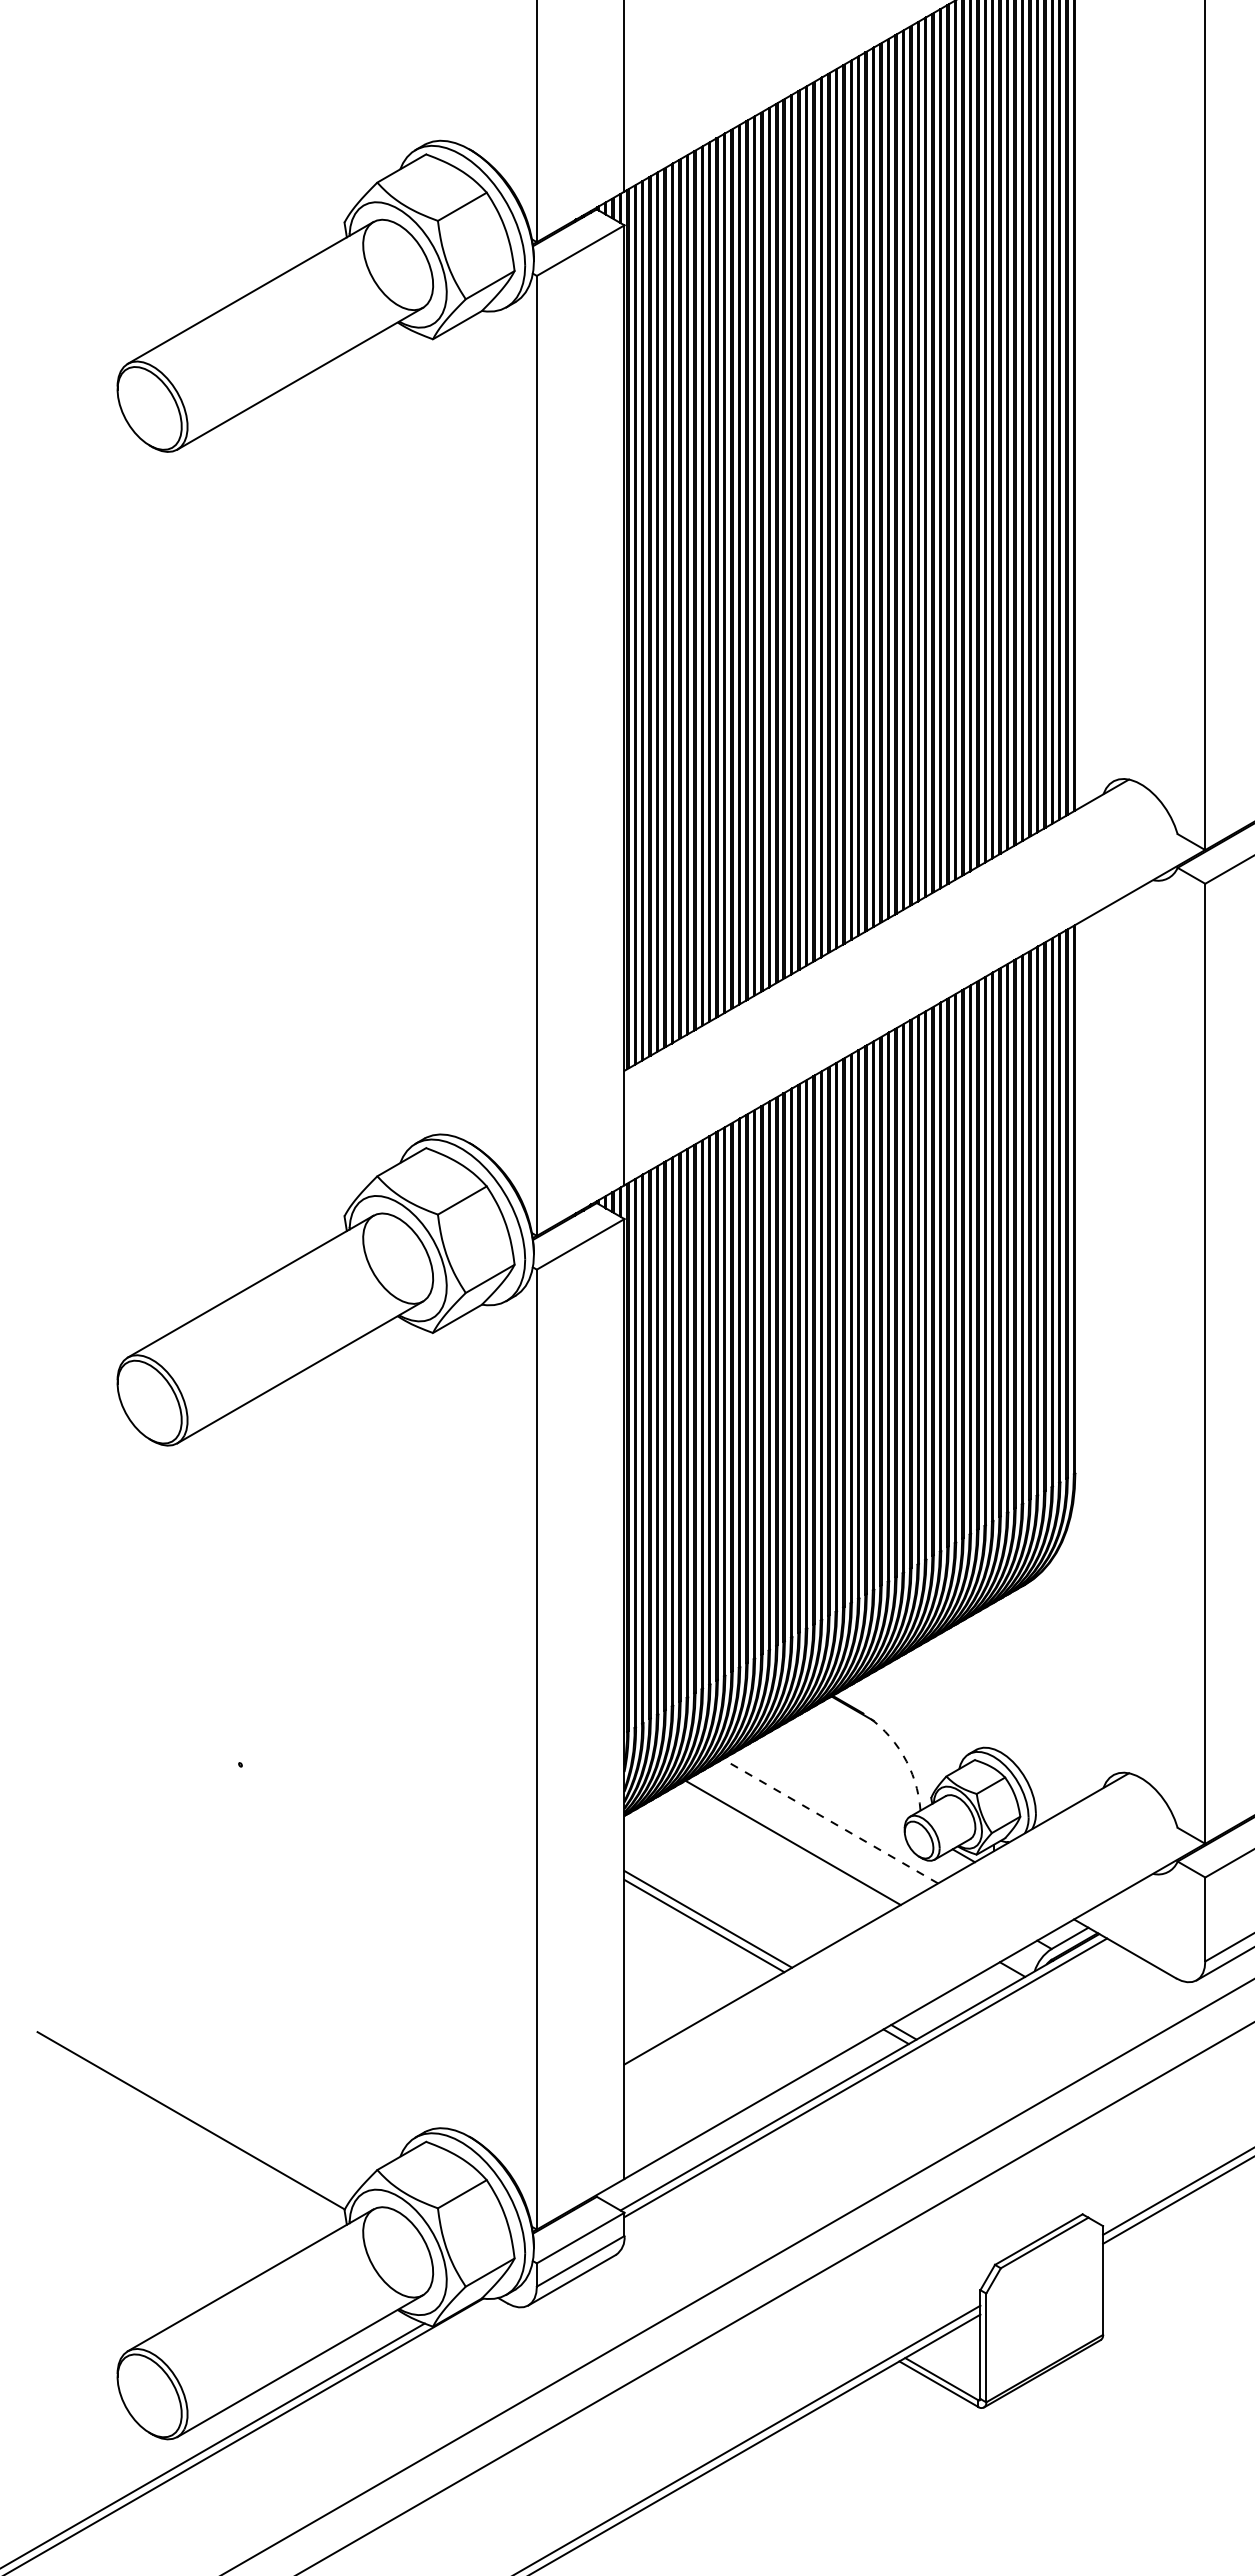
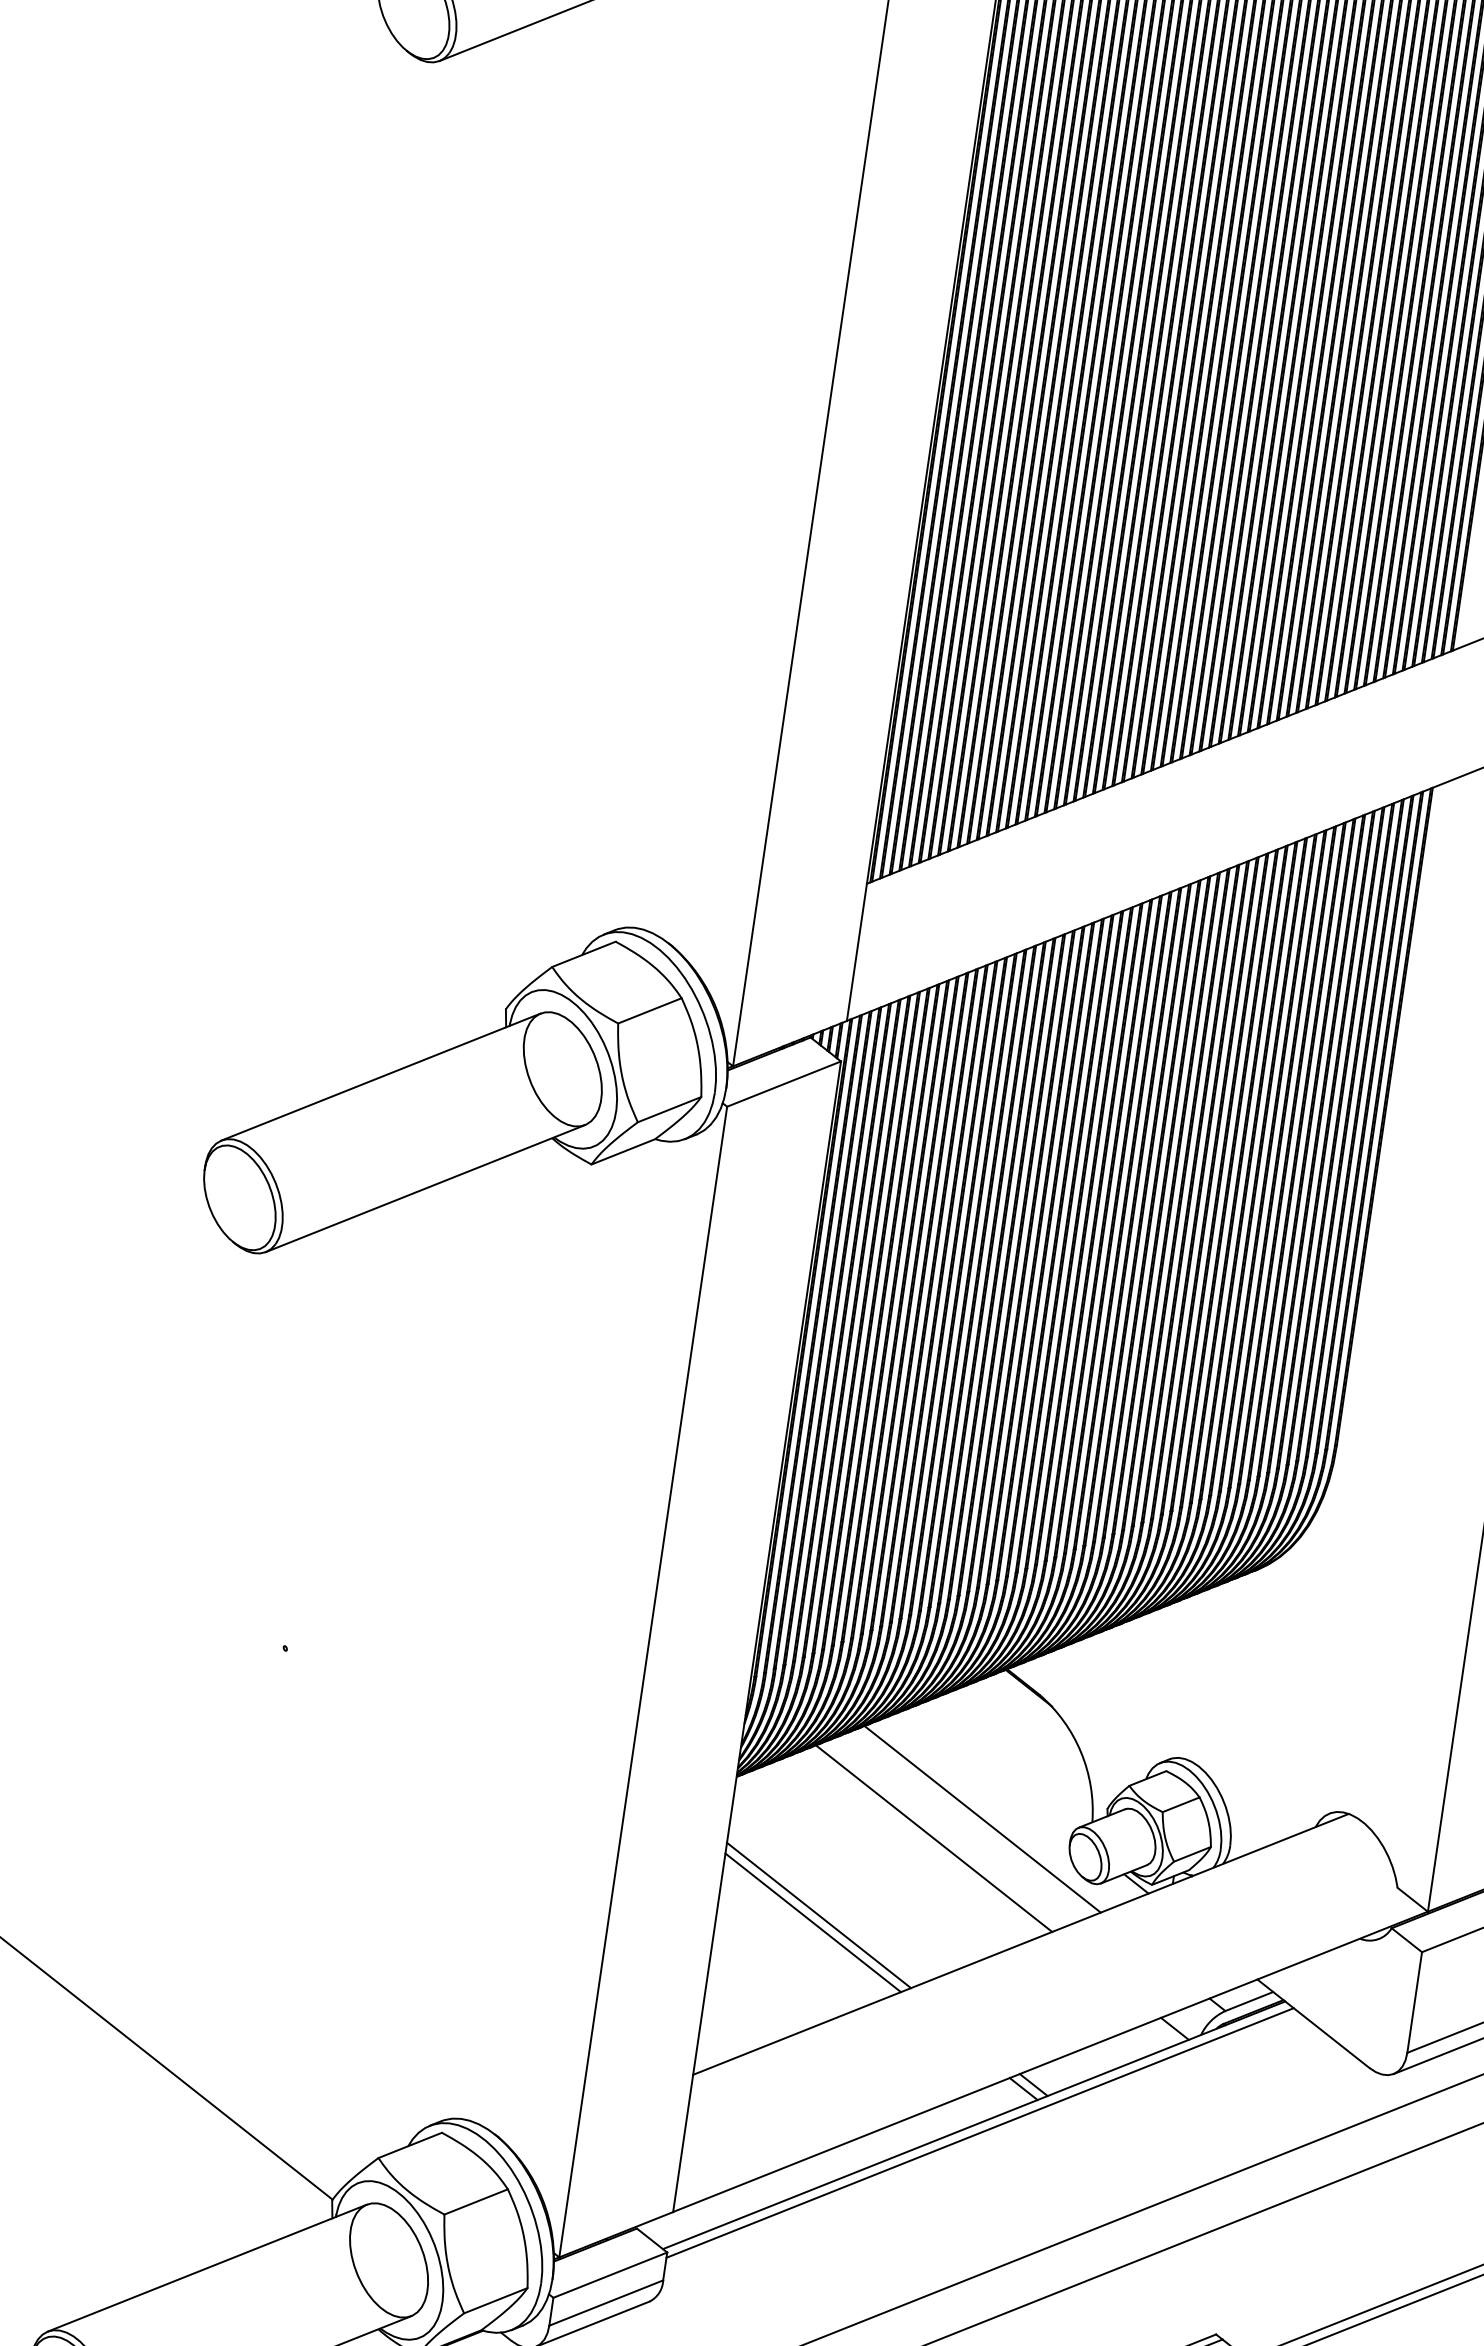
arc: (902, 1754) -> (1080, 1751), dashed -> solid
line: (830, 1821) -> (982, 1819), dashed -> solid

